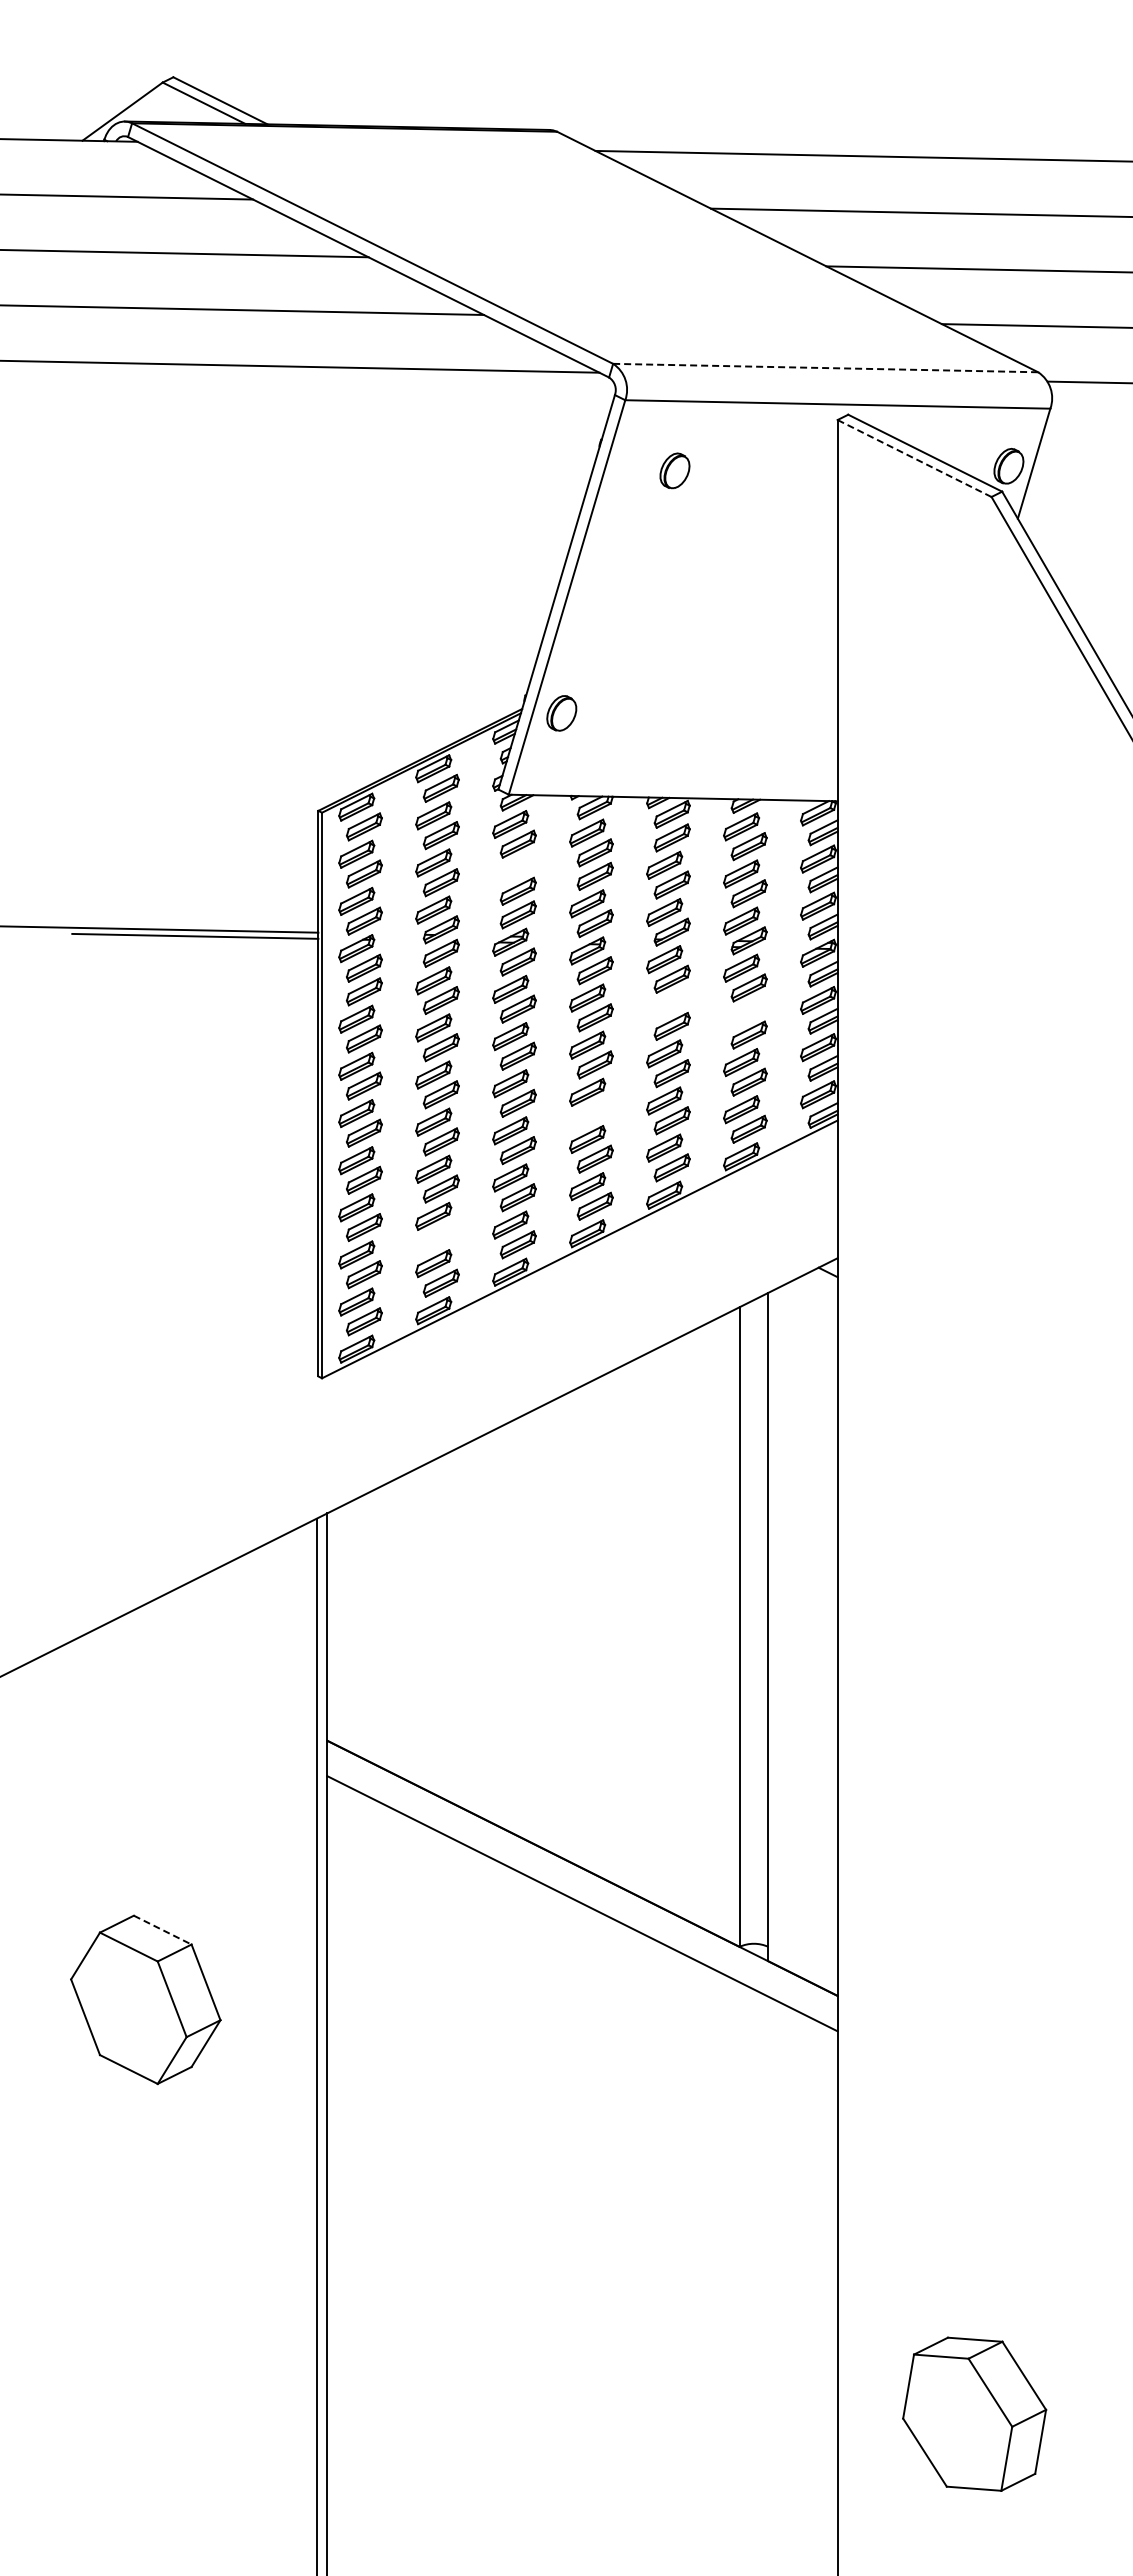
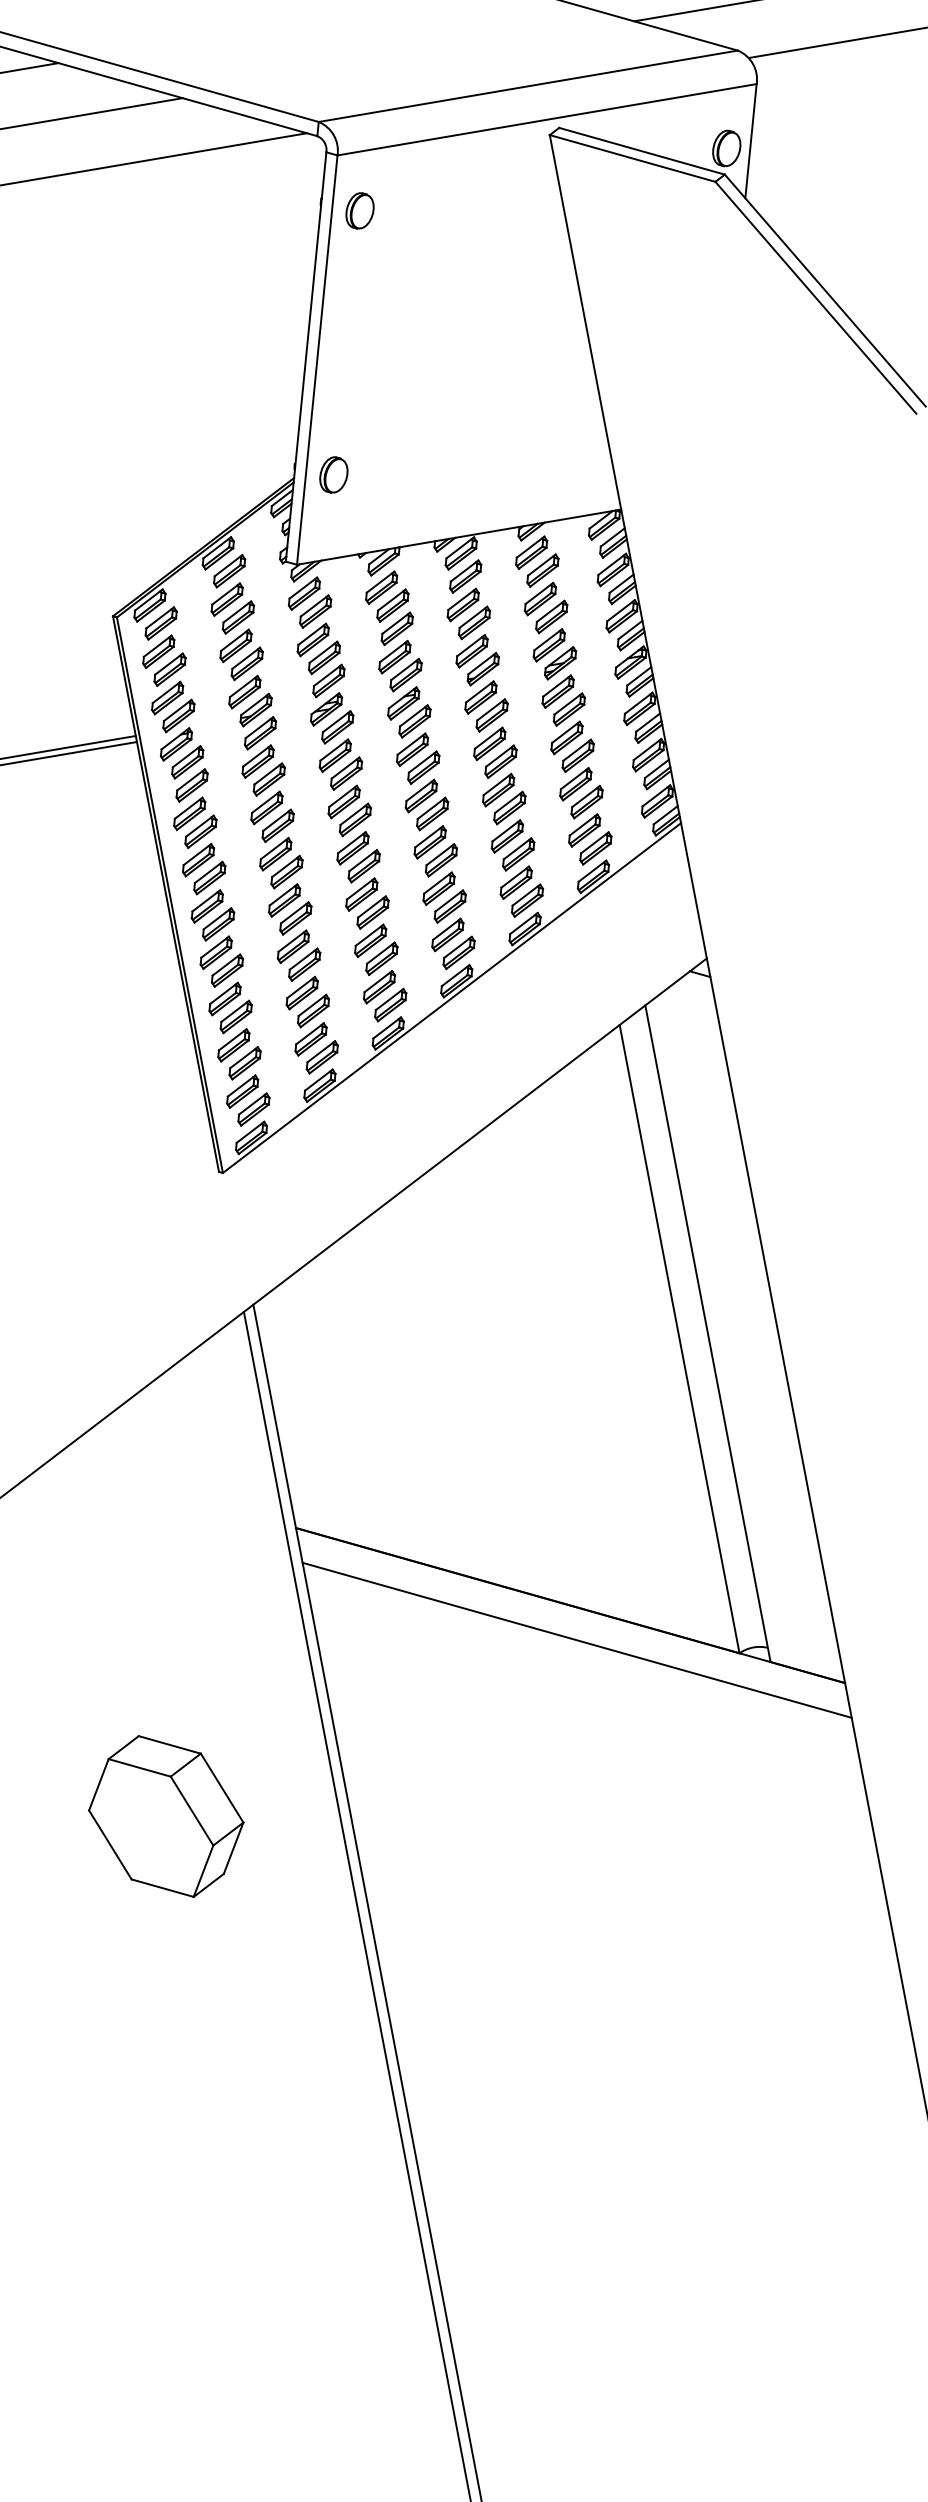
line: (825, 368) -> (528, 86), dashed -> solid
line: (914, 458) -> (632, 158), dashed -> solid
part: (674, 470) -> (359, 210), moved
part: (510, 871) -> (313, 639), added
part: (664, 1006) -> (489, 743), added
part: (741, 1014) -> (566, 737), added
part: (594, 1111) -> (440, 859), added
part: (440, 1235) -> (312, 1010), added
line: (163, 1930) -> (170, 1745), dashed -> solid

